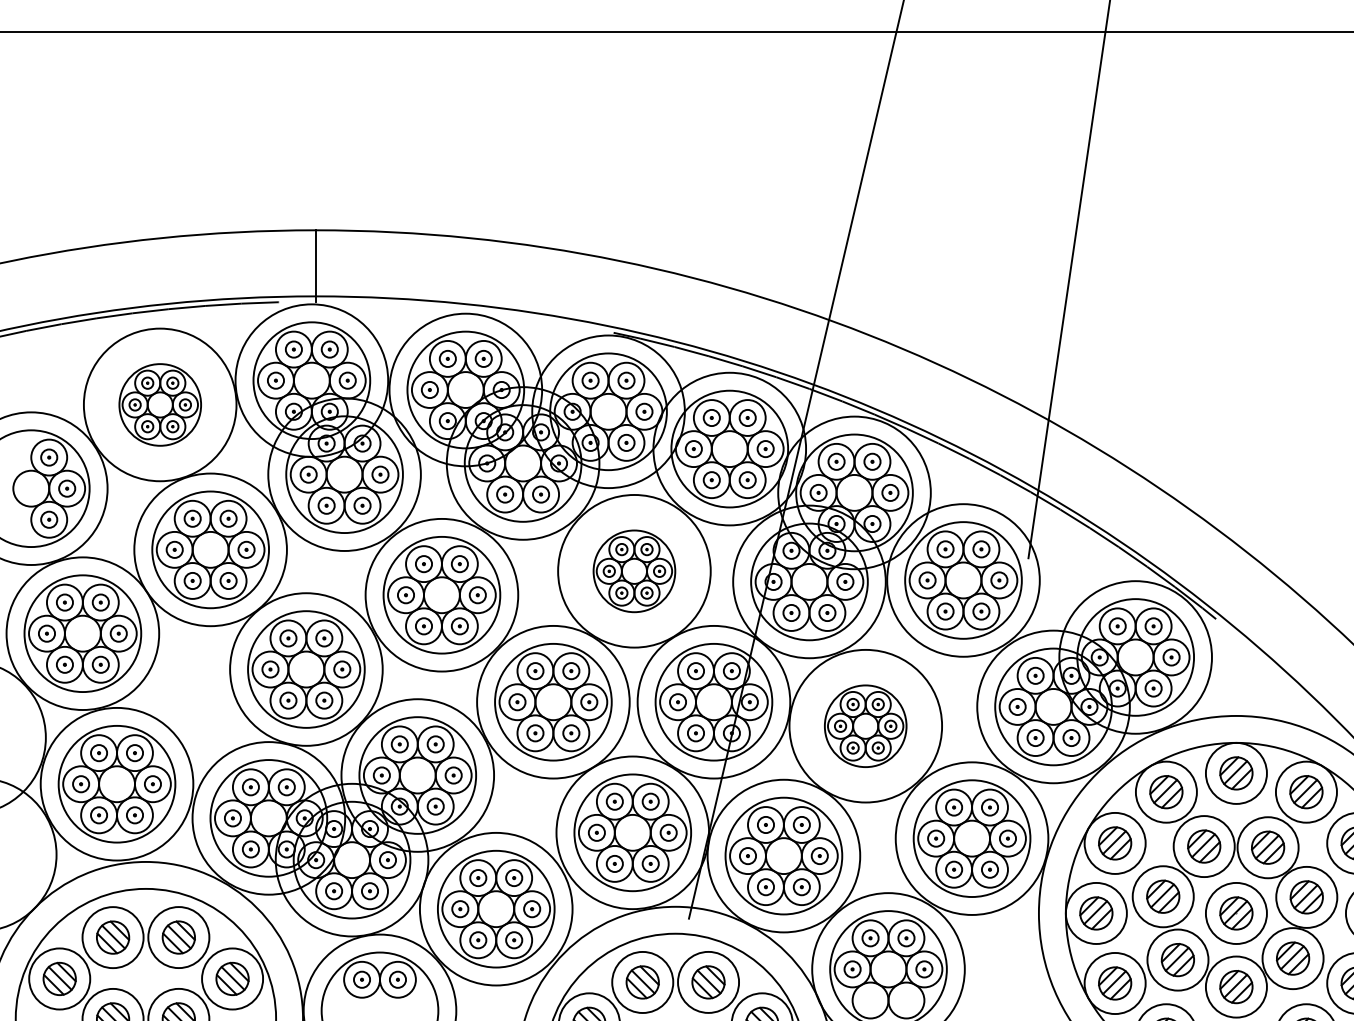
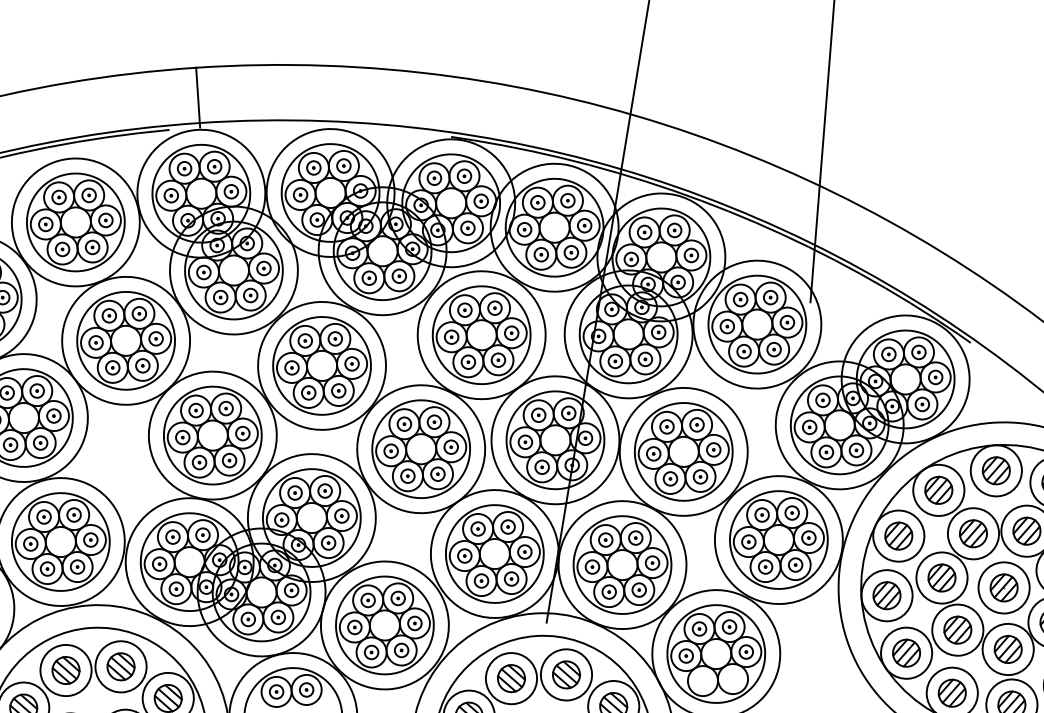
part: (160, 404) -> (76, 222), size x1.43
part: (634, 571) -> (481, 335), size x1.43
part: (865, 726) -> (683, 452), size x1.43

